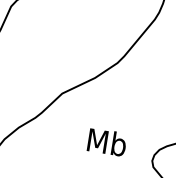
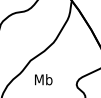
text: (106, 141) -> (43, 79), moved

